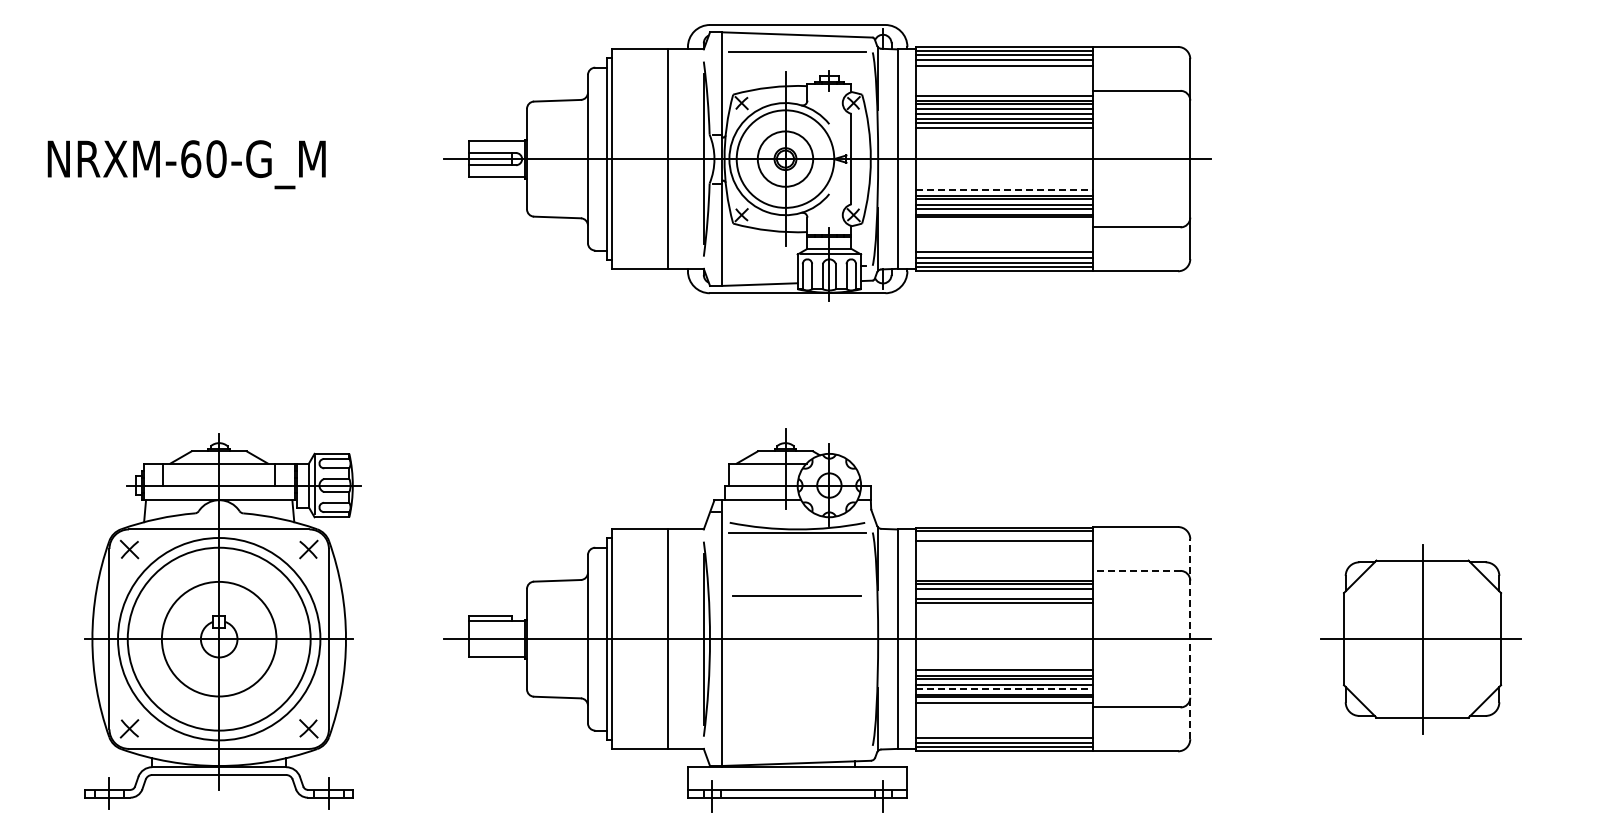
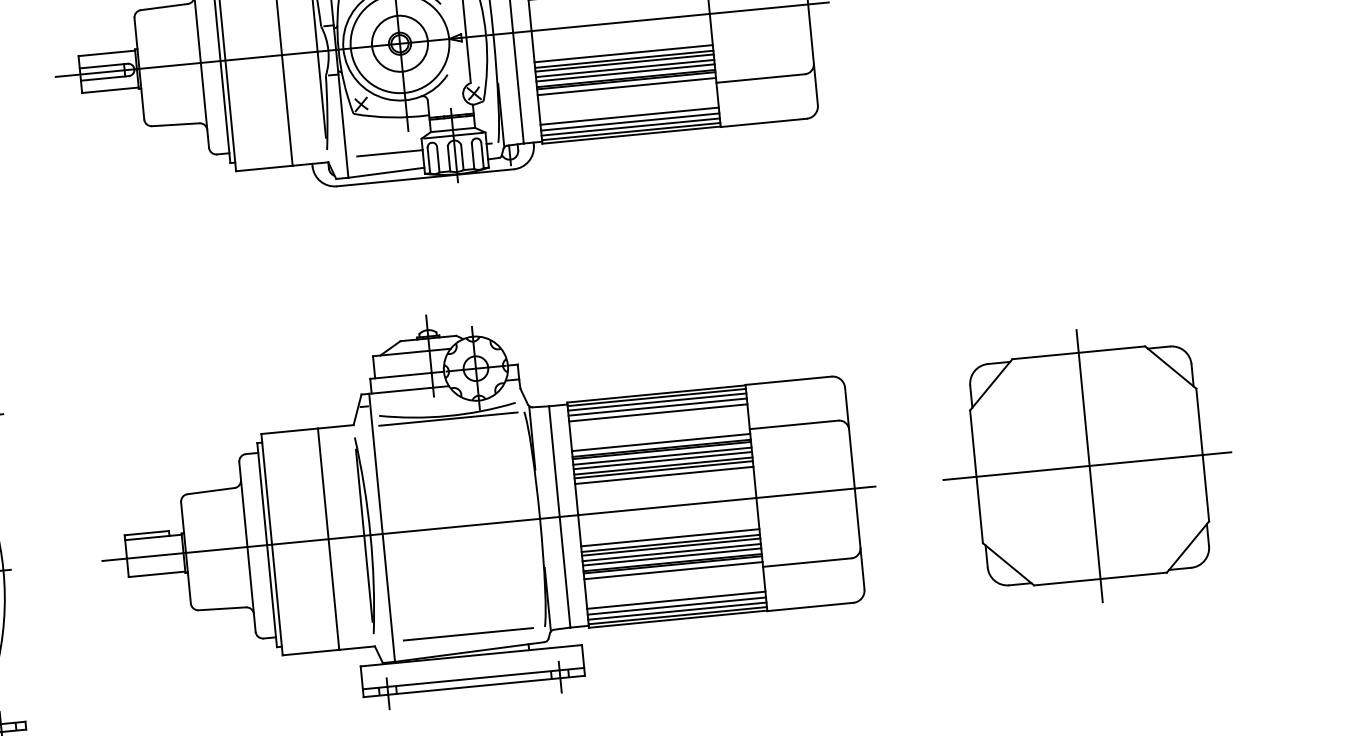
line: (1004, 190) -> (623, 54), dashed -> solid
line: (1003, 222) -> (625, 86), added
line: (764, 265) -> (389, 153), added
line: (1003, 535) -> (656, 402), added
line: (1003, 546) -> (657, 413), added
line: (1136, 570) -> (793, 424), dashed -> solid
line: (1003, 575) -> (660, 442), added
line: (1003, 593) -> (662, 460), added
line: (796, 595) -> (468, 633), moved
line: (1003, 608) -> (663, 475), added
part: (1420, 638) -> (1086, 465), size x1.43
line: (1190, 639) -> (855, 488), dashed -> solid
line: (1004, 689) -> (672, 557), dashed -> solid
line: (1003, 732) -> (675, 600), added

